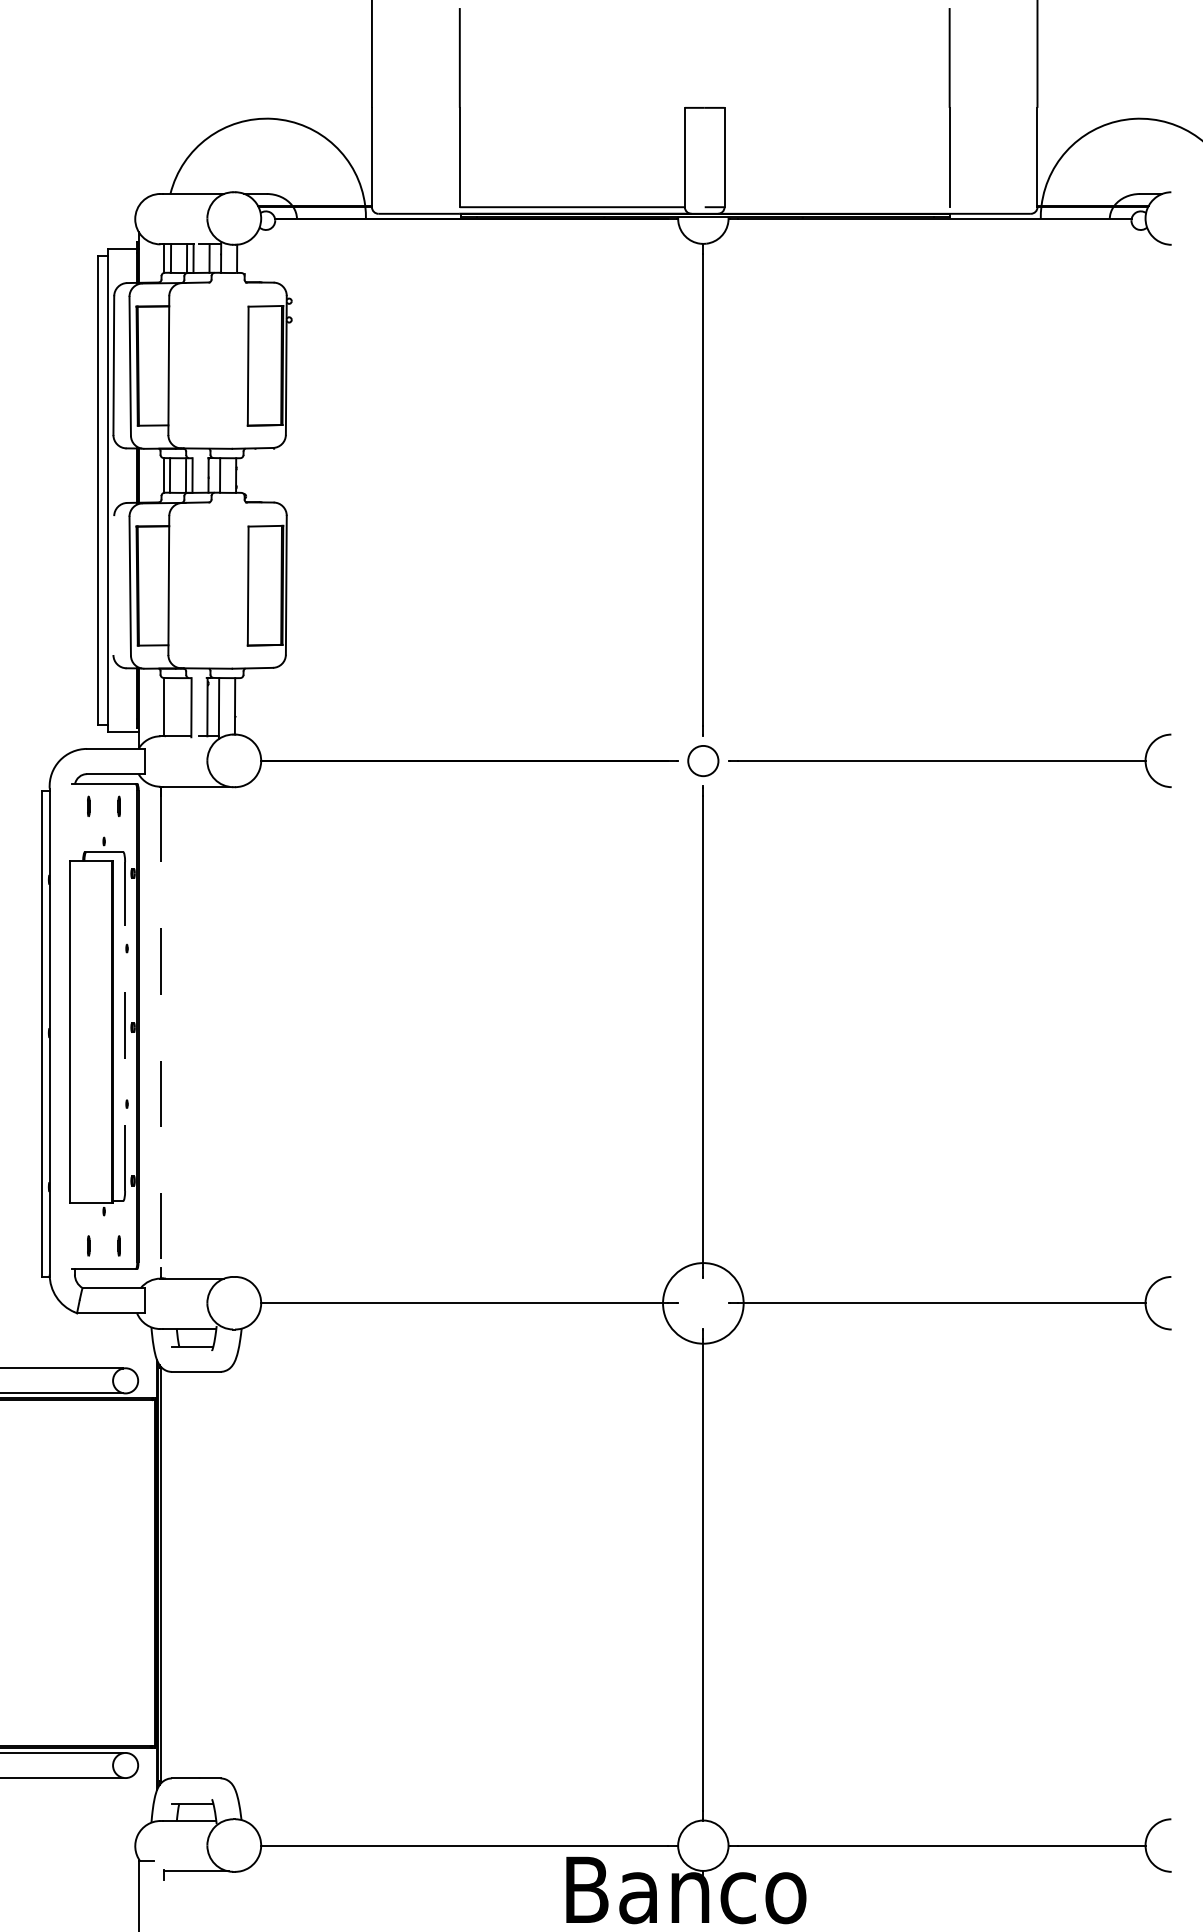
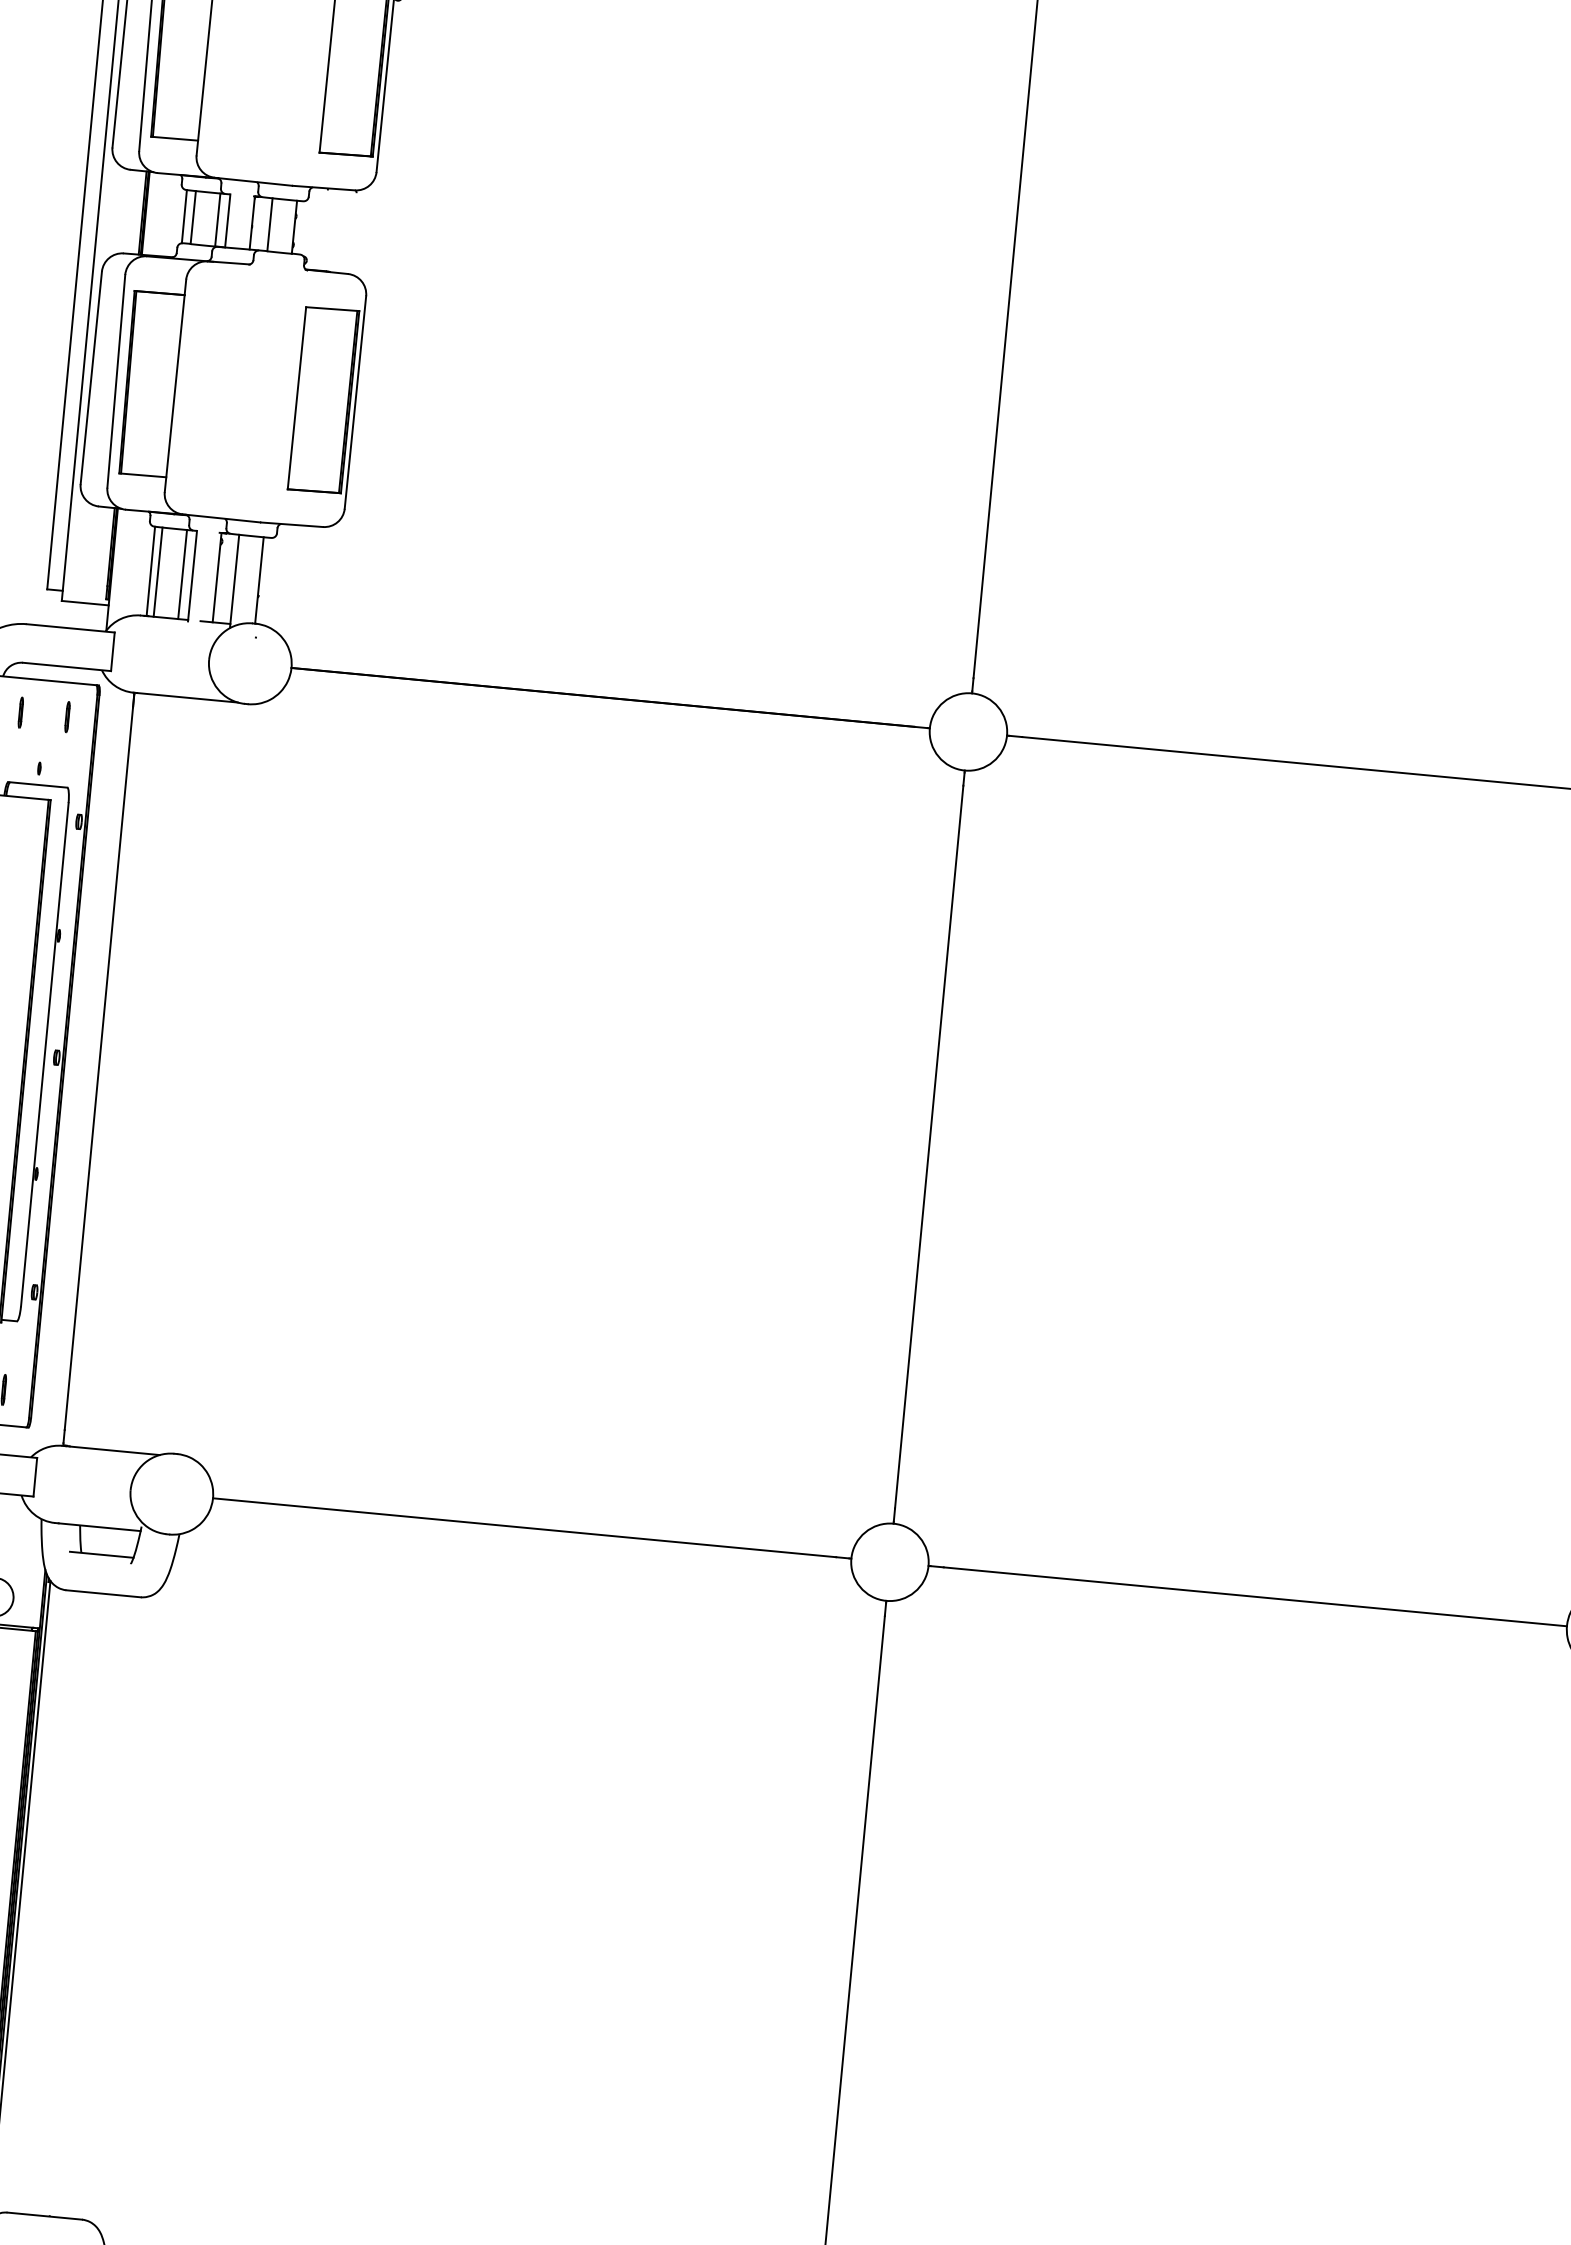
line: (113, 585) -> (90, 377), added
line: (168, 707) -> (157, 572), added
line: (184, 707) -> (181, 574), added
circle: (703, 760) -> (968, 731), size x1.67
line: (125, 1026) -> (45, 1054), dashed -> solid
line: (161, 1032) -> (99, 1069), dashed -> solid
circle: (703, 1303) -> (890, 1562), size x0.62

